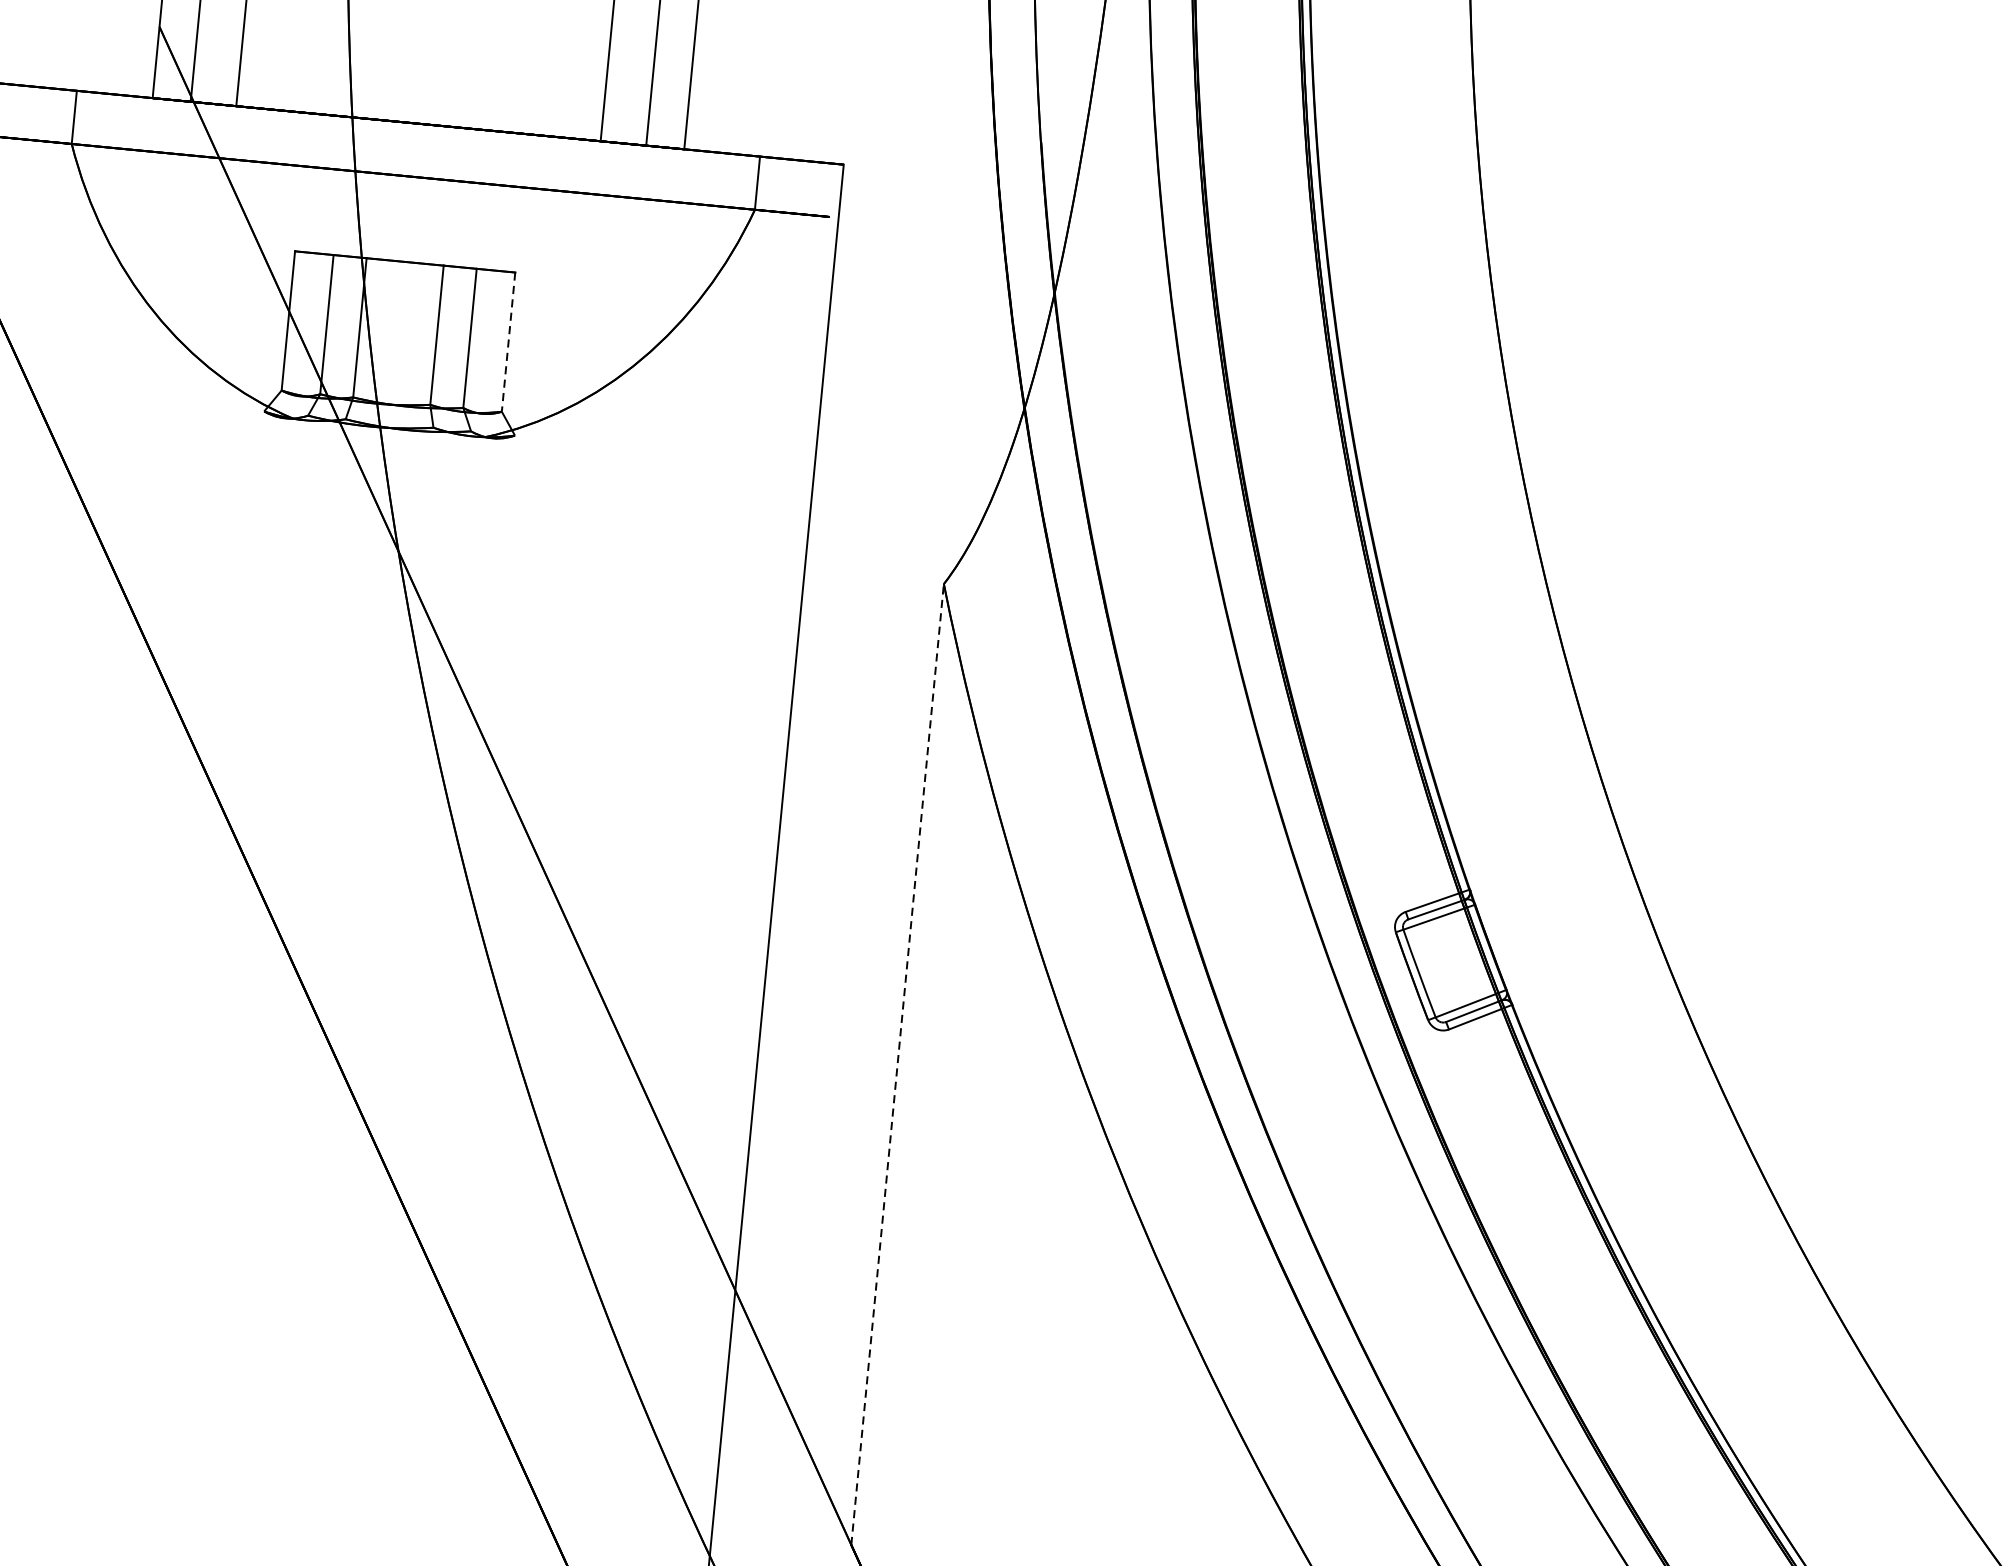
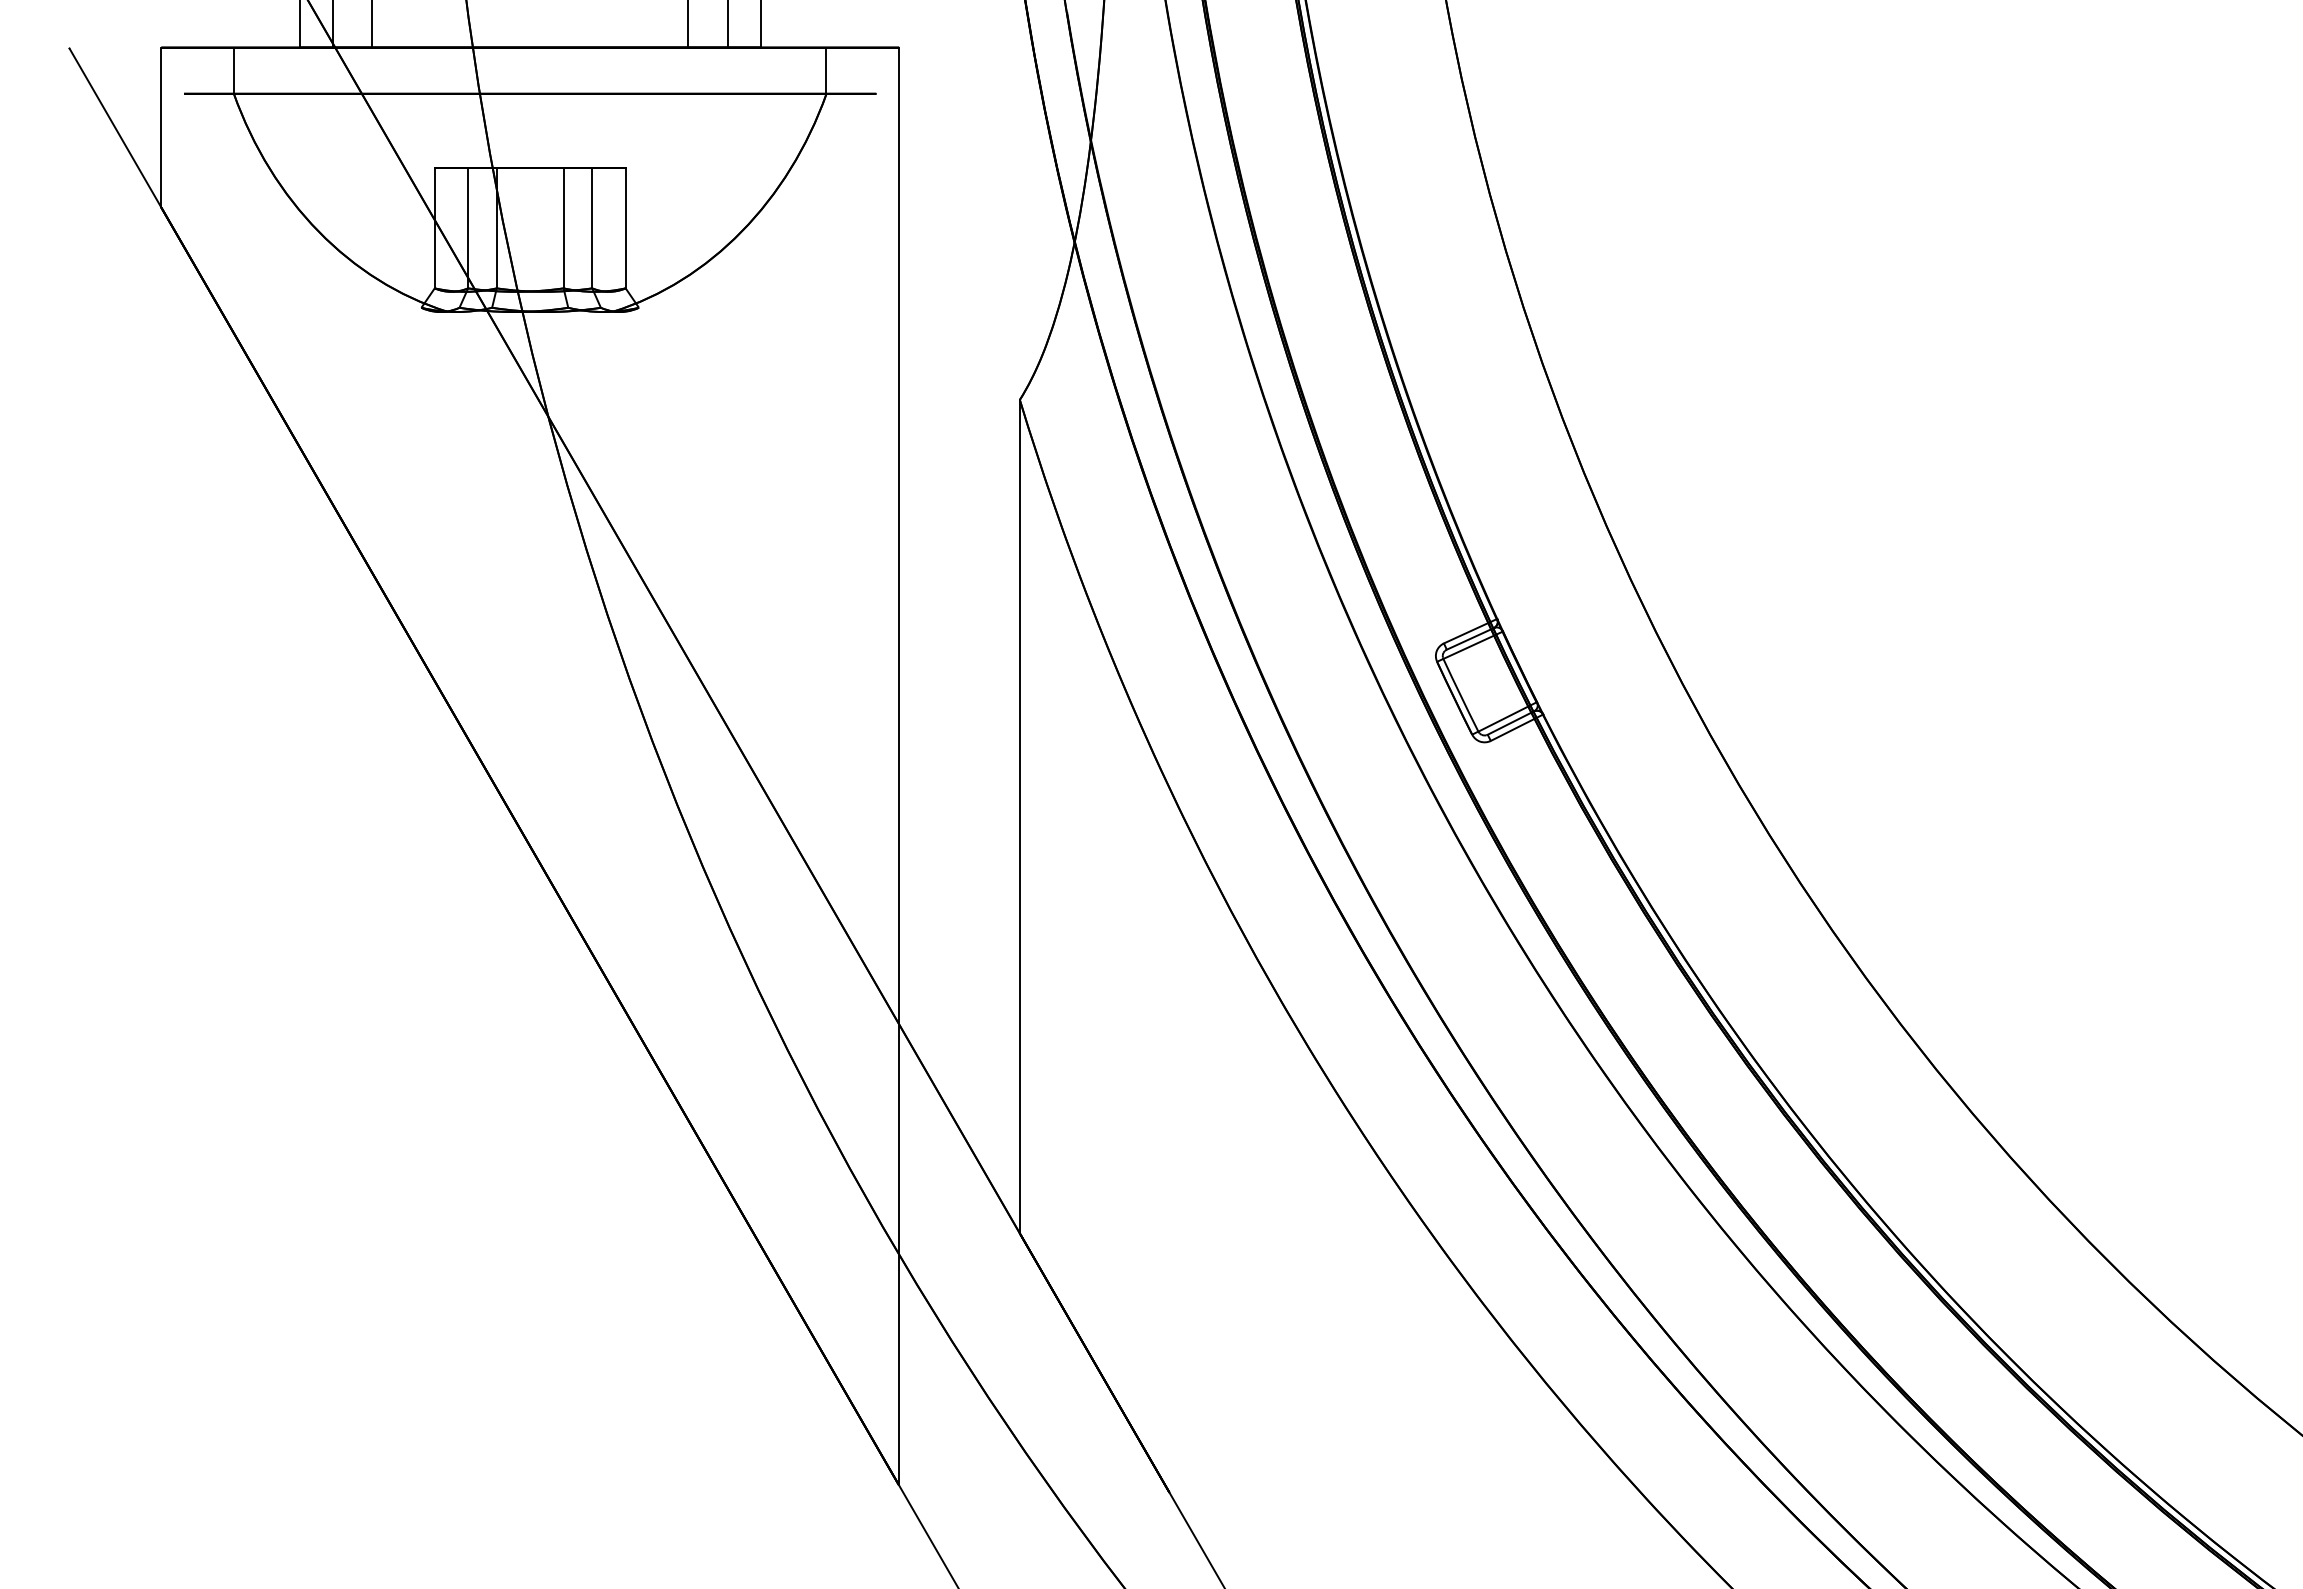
line: (508, 342) -> (625, 228), dashed -> solid
line: (897, 1064) -> (1019, 816), dashed -> solid

